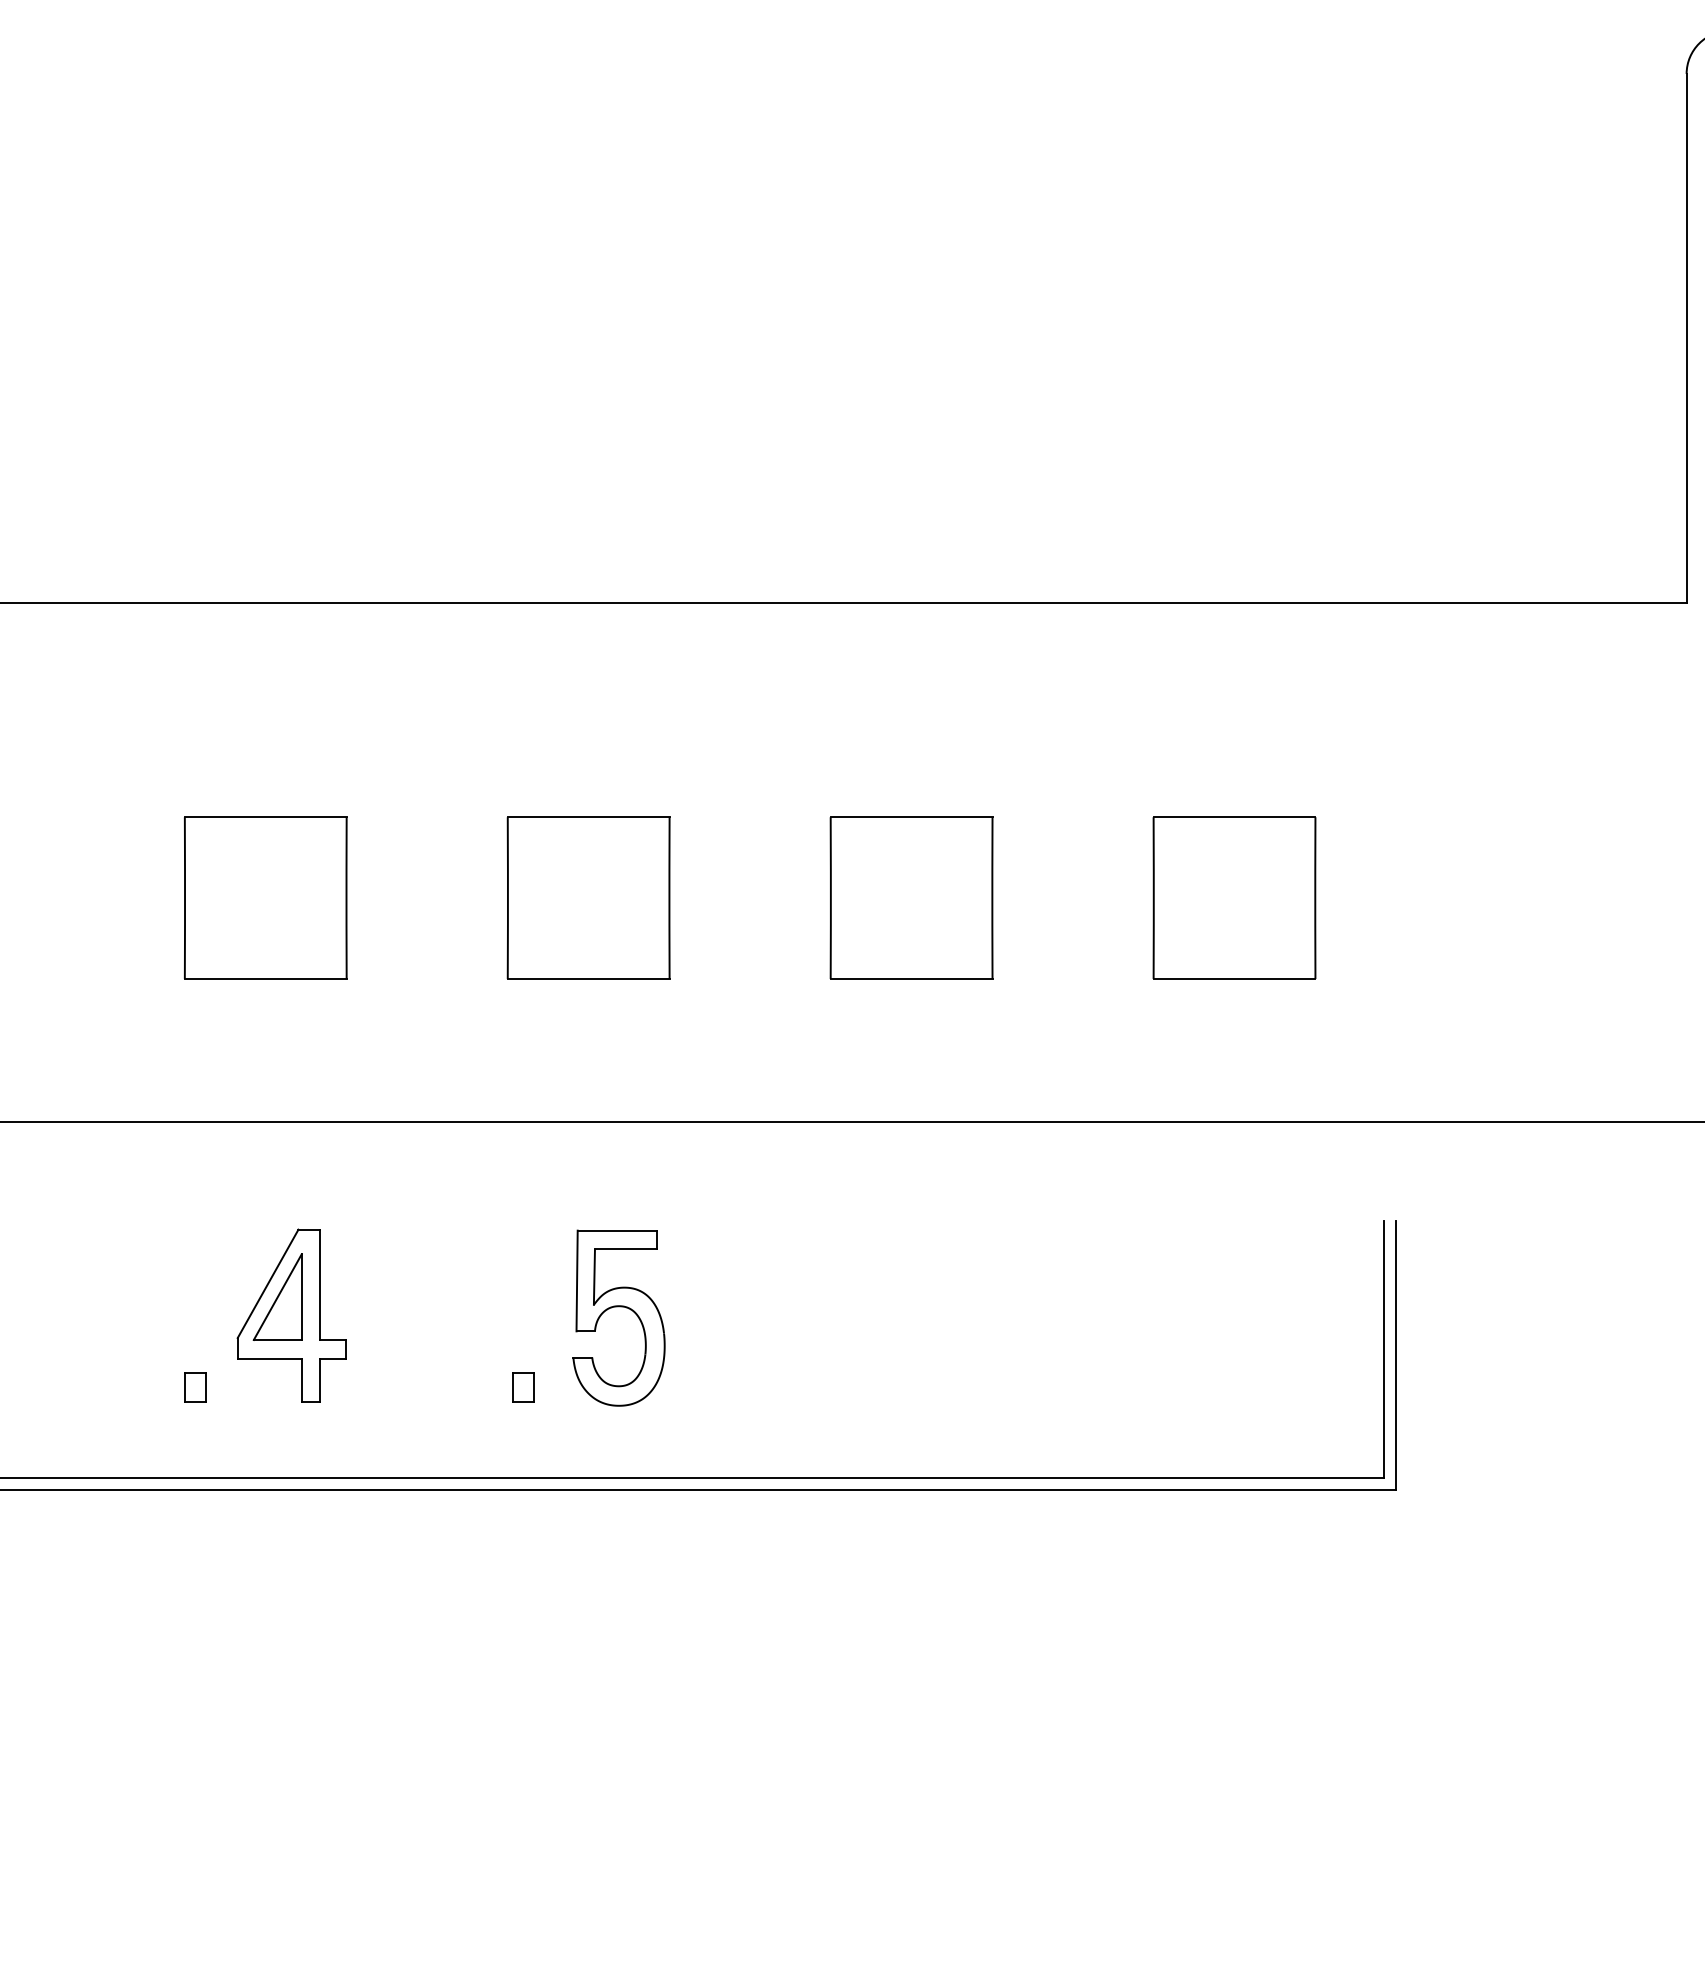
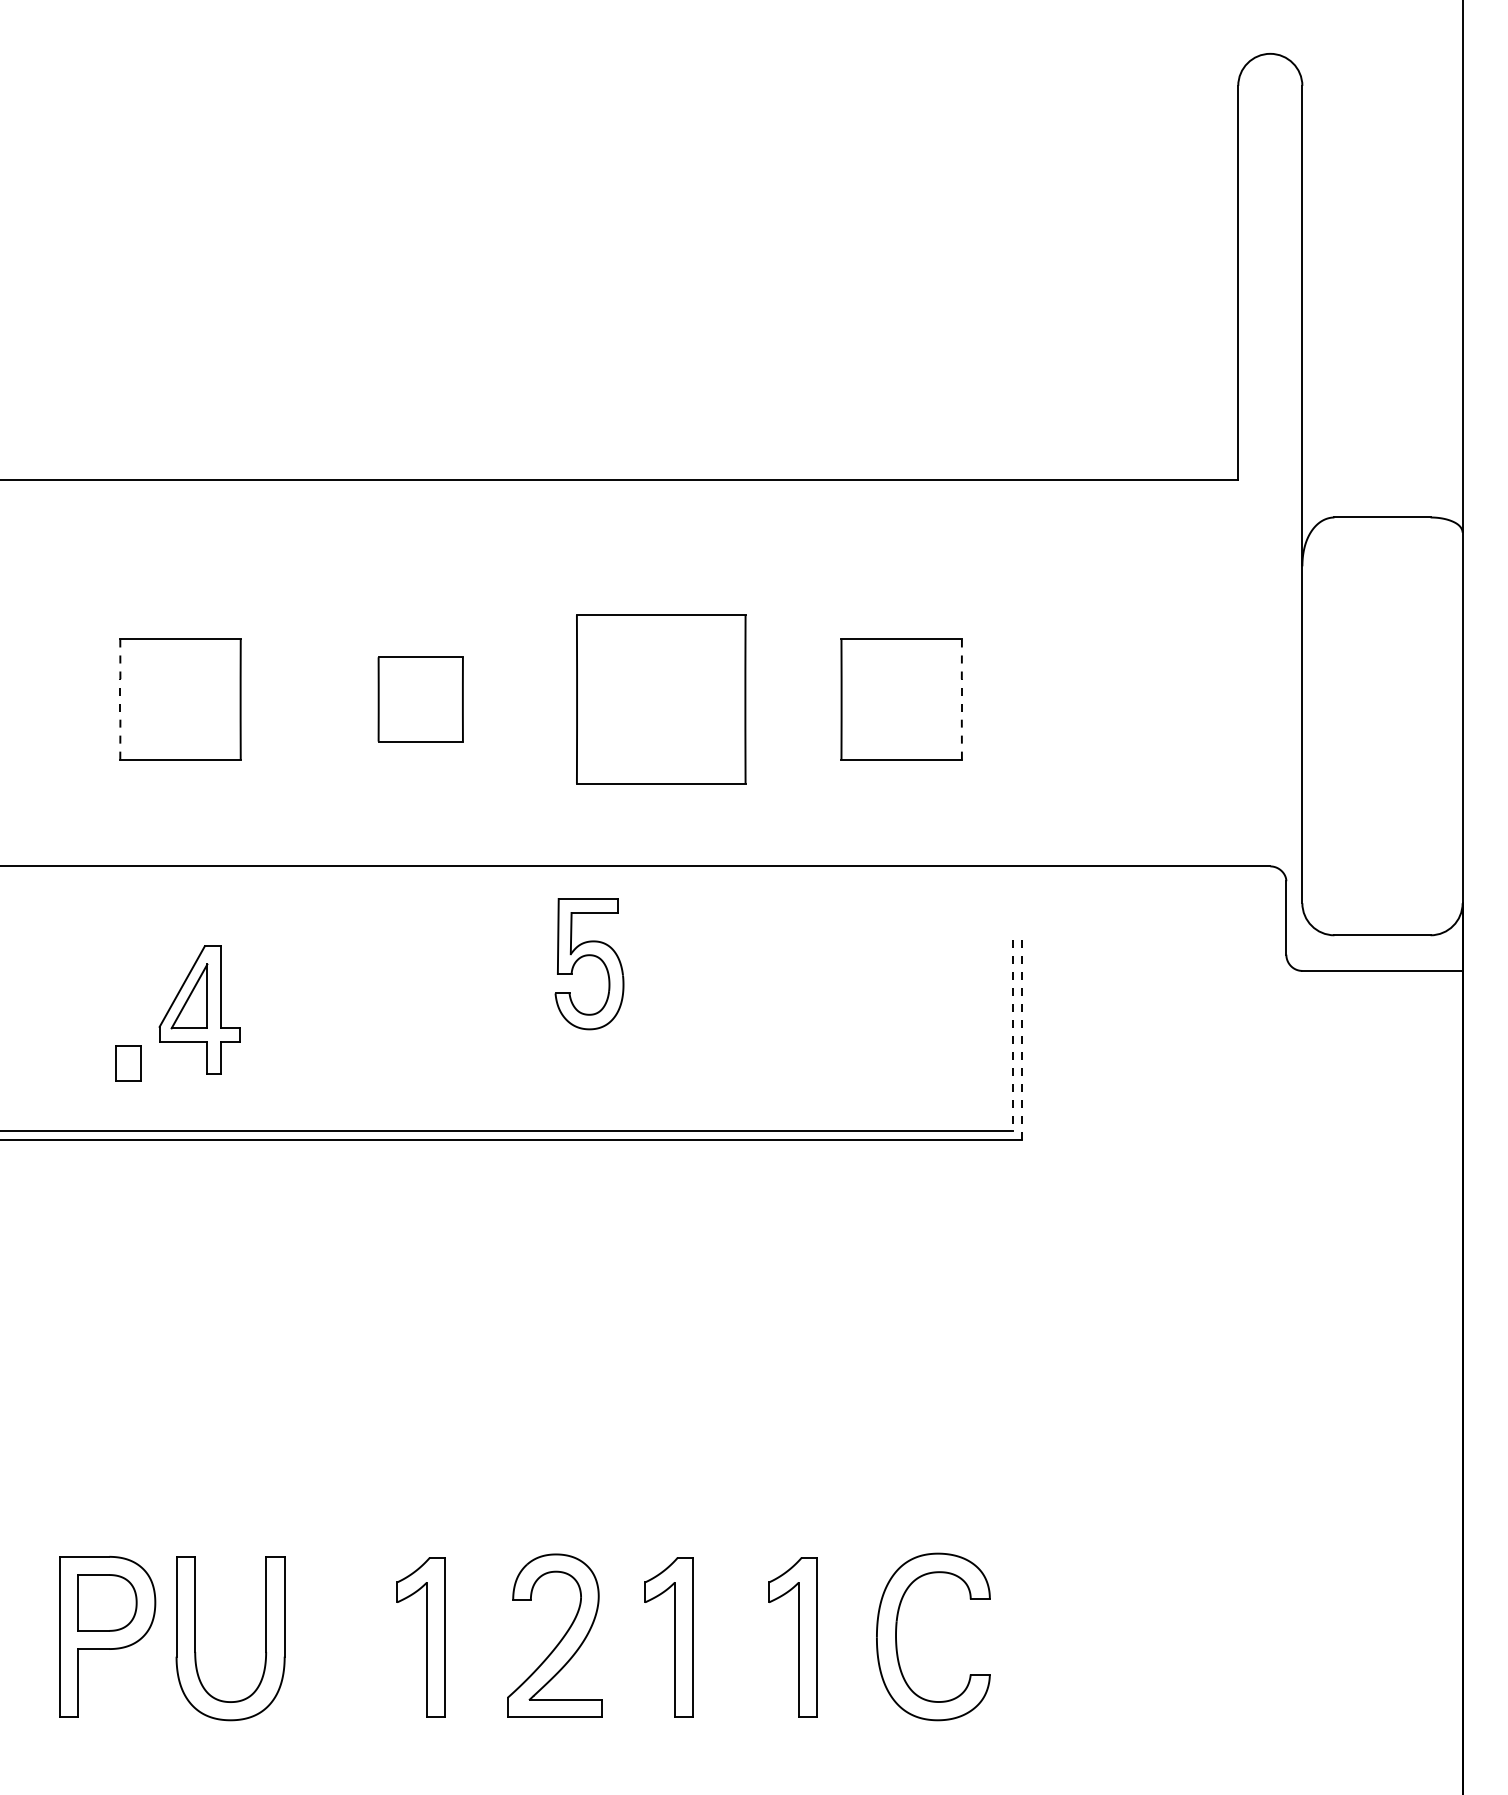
line: (185, 896) -> (120, 698), solid -> dashed
line: (1314, 896) -> (961, 698), solid -> dashed
part: (588, 898) -> (420, 699), size x0.7
part: (911, 898) -> (661, 699), size x1.4
part: (619, 1307) -> (589, 956), moved
line: (1384, 1349) -> (1013, 1035), solid -> dashed
line: (1395, 1354) -> (1021, 1039), solid -> dashed
part: (195, 1387) -> (128, 1063), size x1.6
part: (522, 1387) -> (371, 1063), removed

